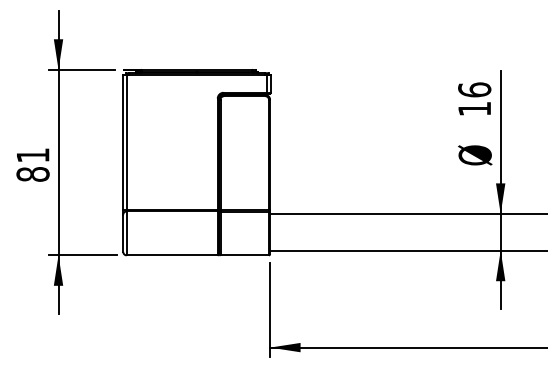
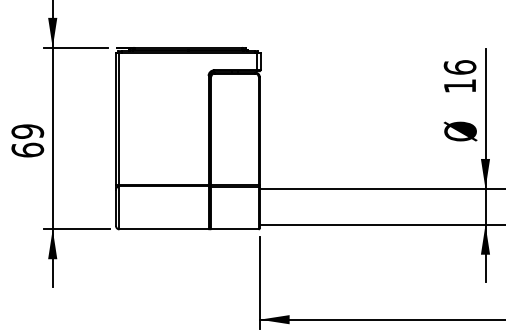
text: (32, 164) -> (27, 140), 81 -> 69

